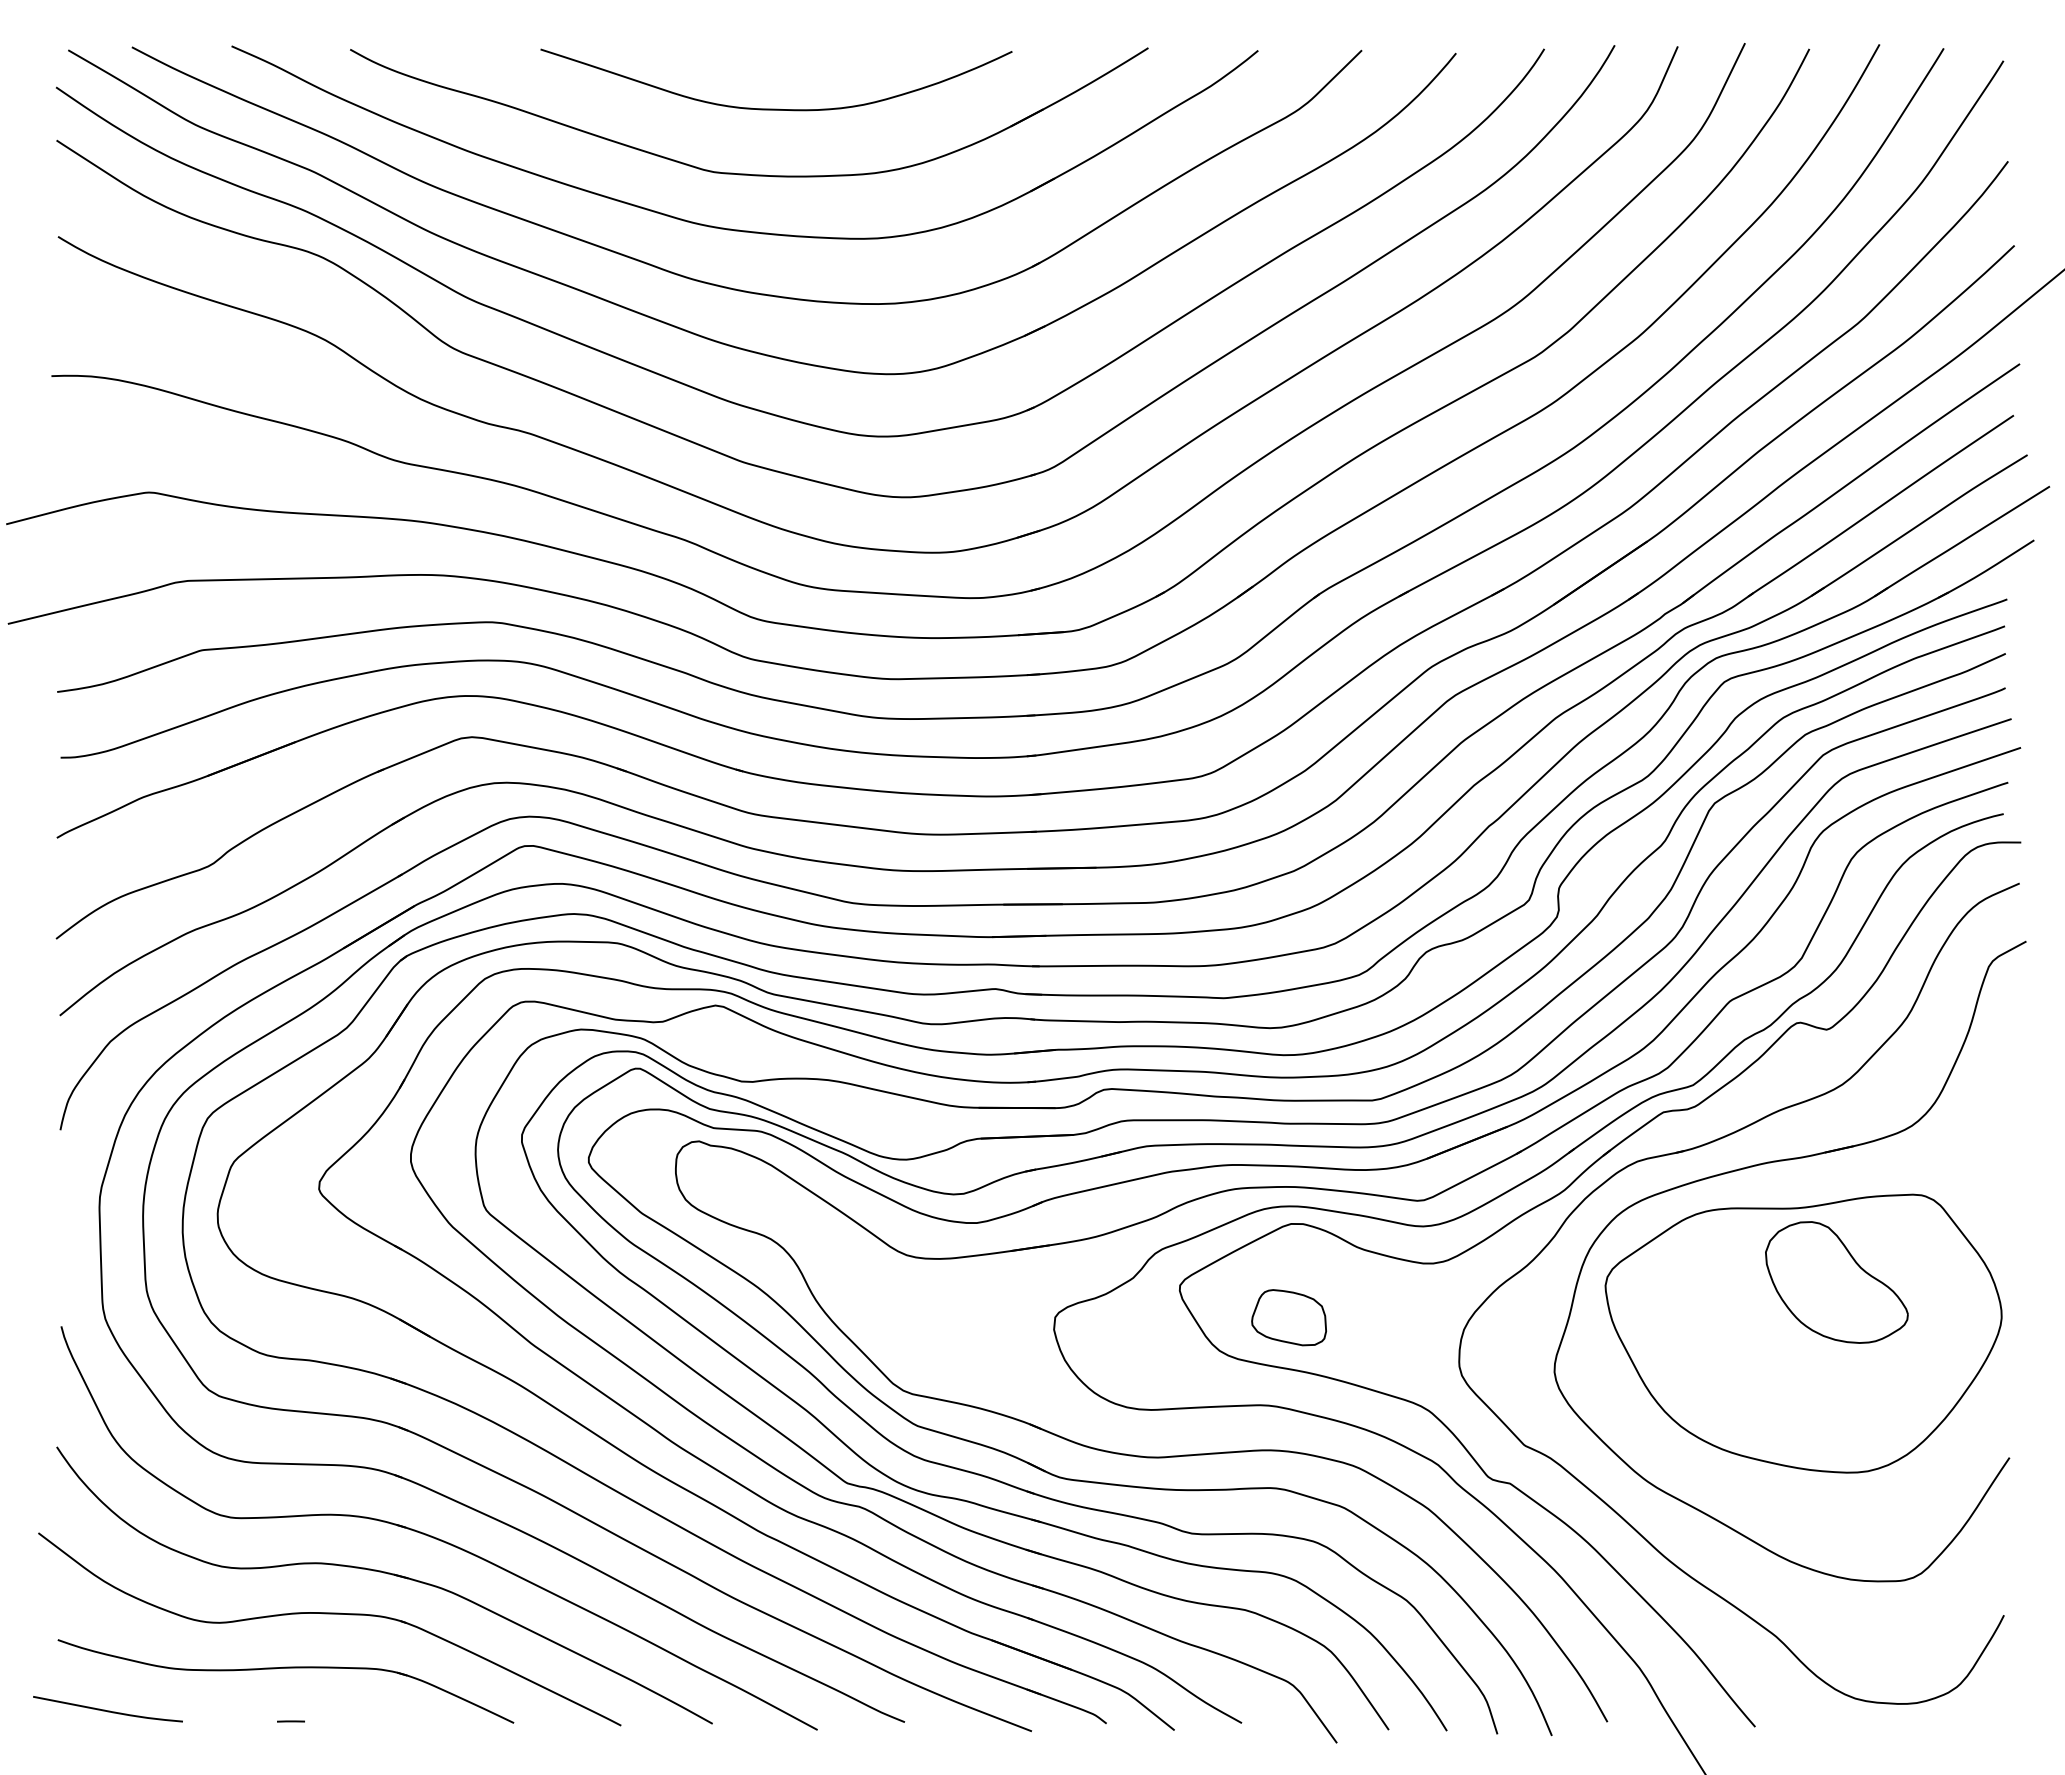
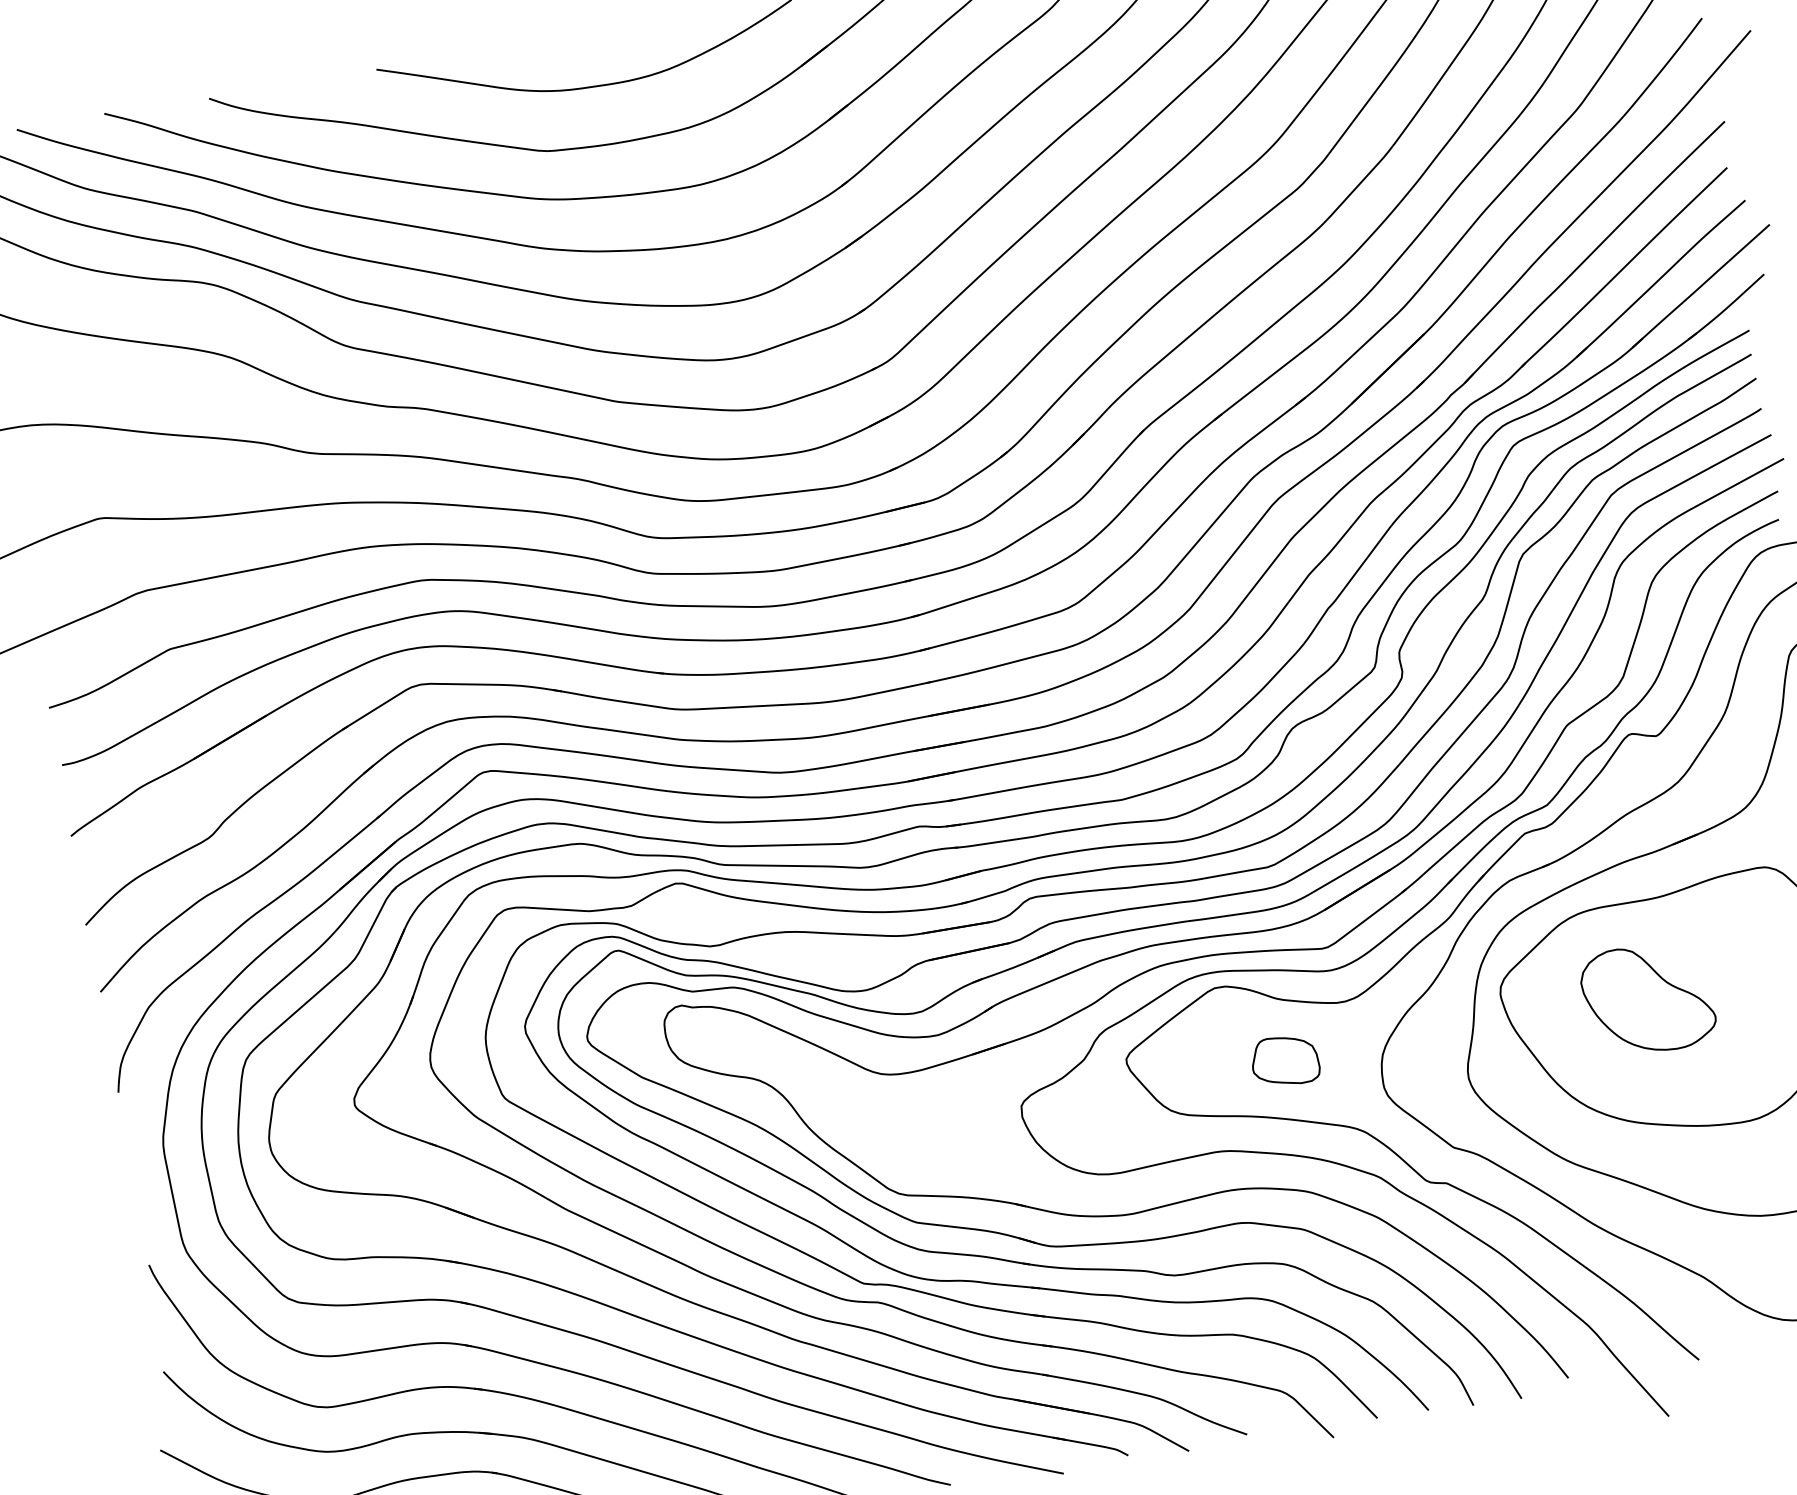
part: (1836, 1282) -> (1647, 999), moved
part: (1288, 1317) -> (1284, 1060), moved

